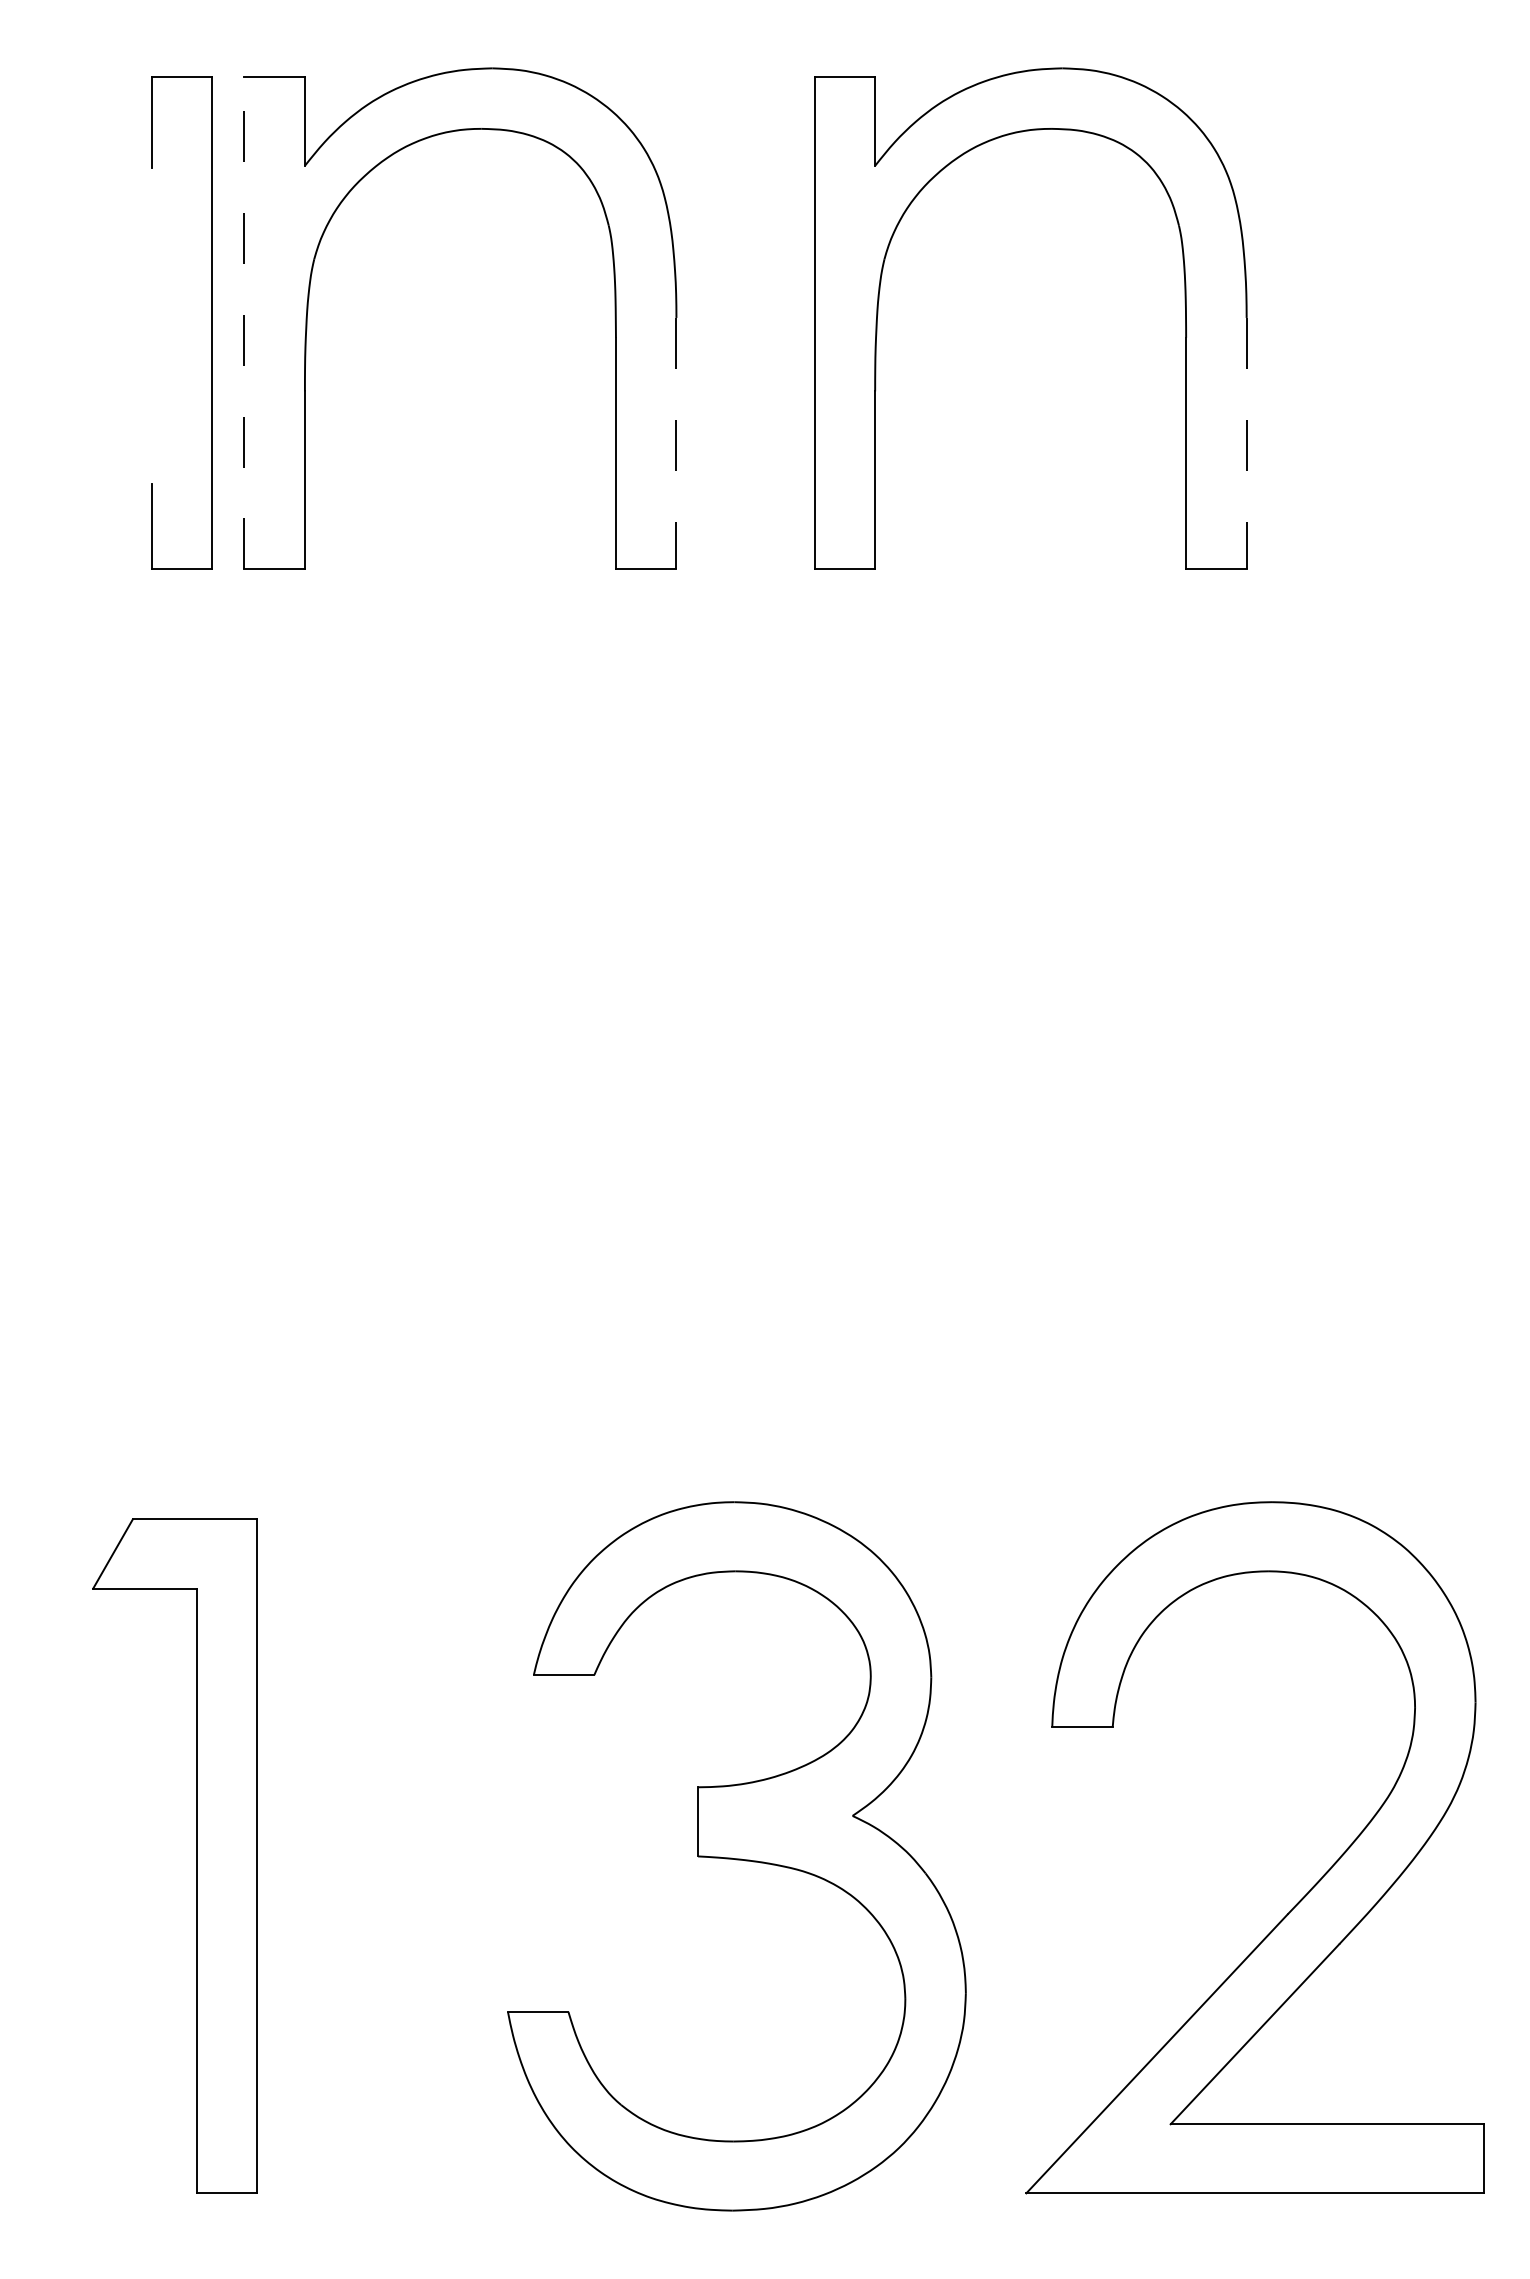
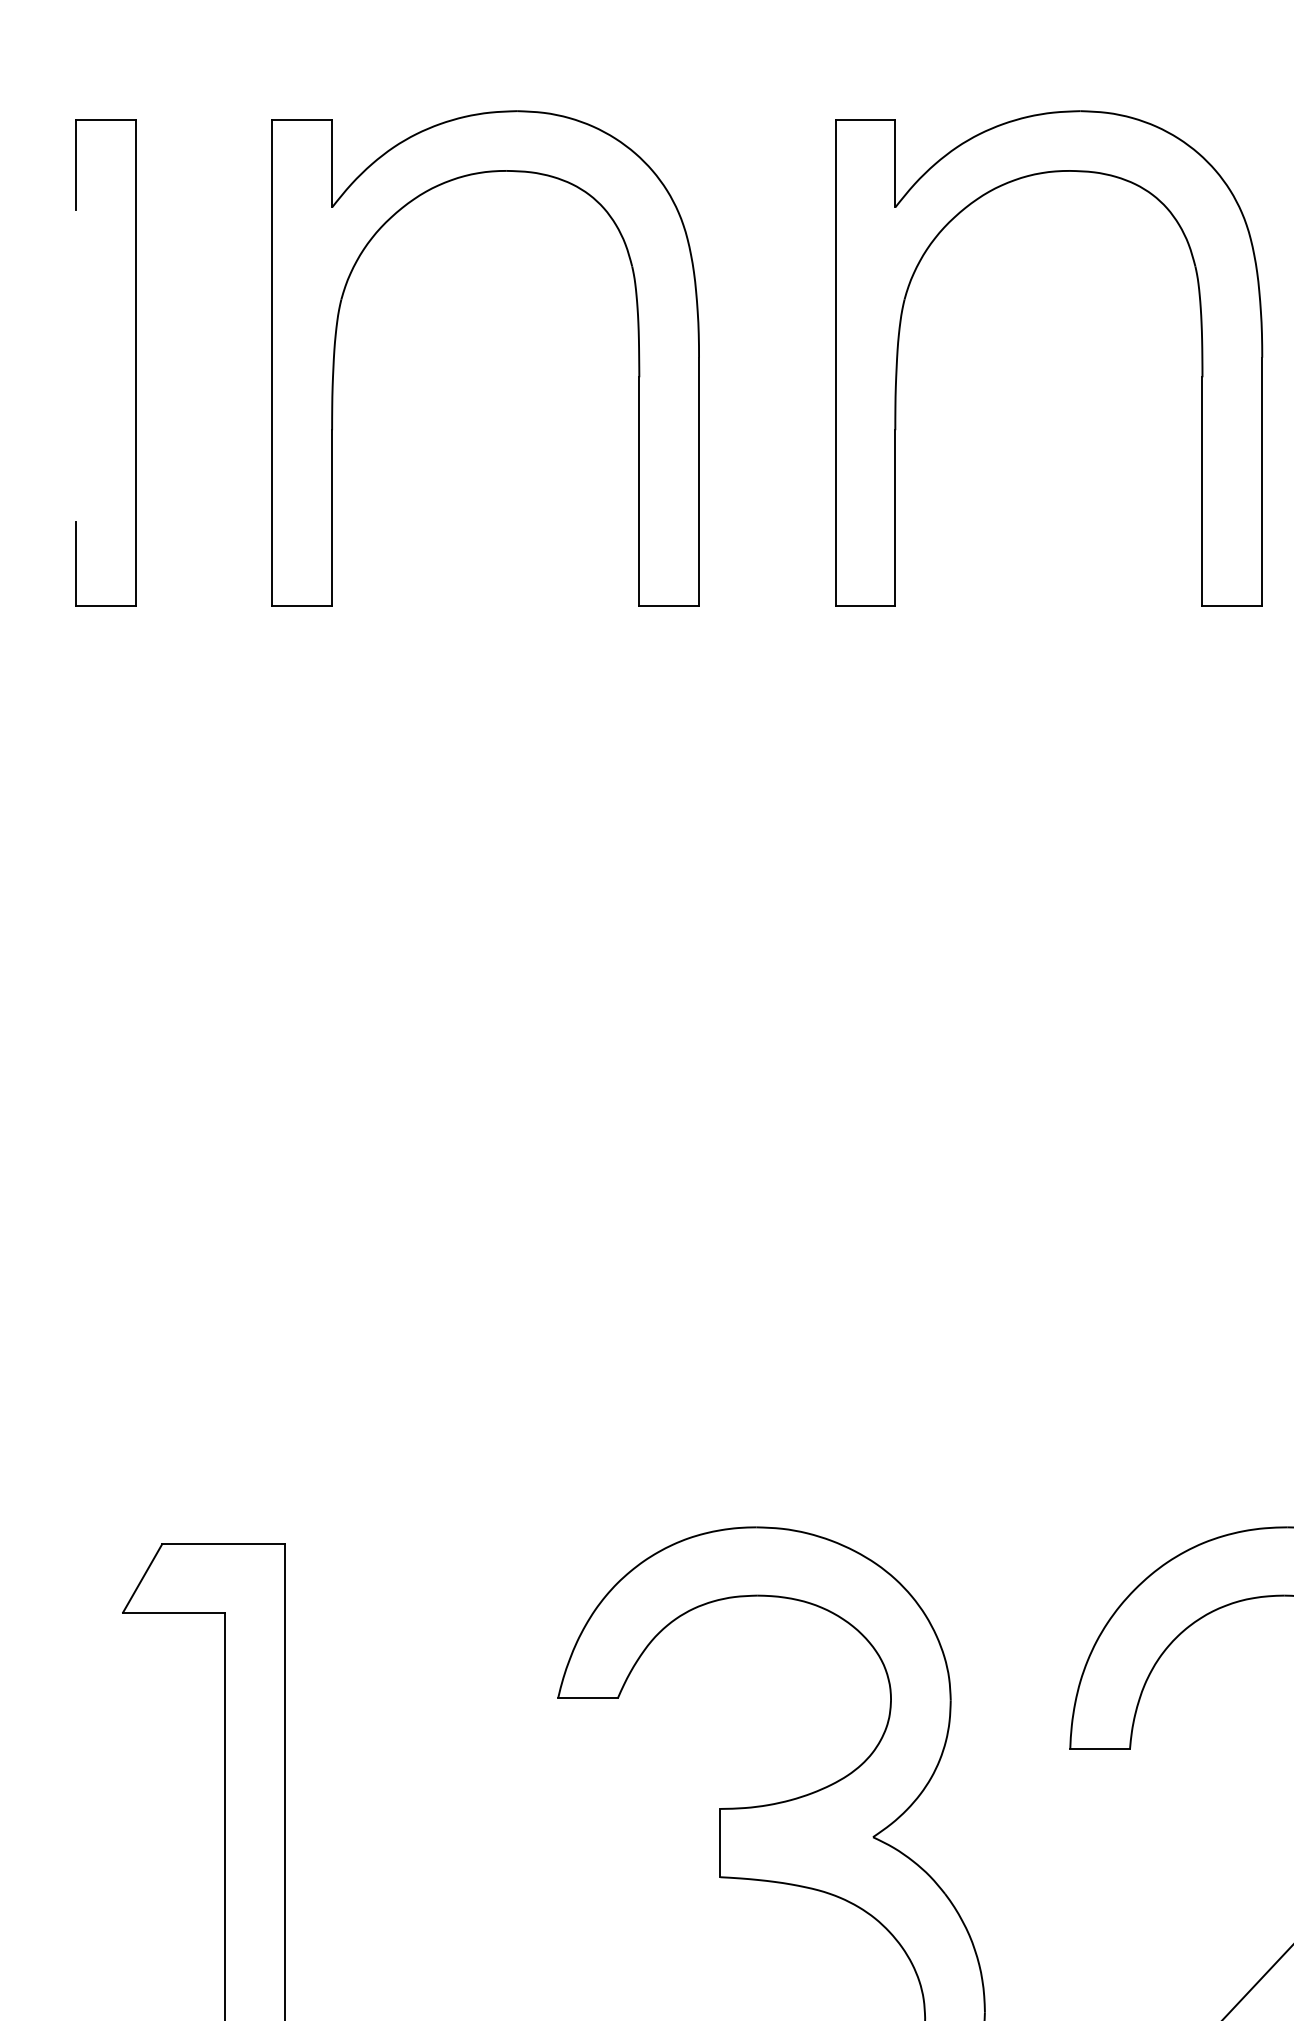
part: (211, 322) -> (135, 362), moved
line: (244, 322) -> (272, 362), dashed -> solid
line: (676, 443) -> (699, 481), dashed -> solid
line: (1246, 443) -> (1262, 481), dashed -> solid

